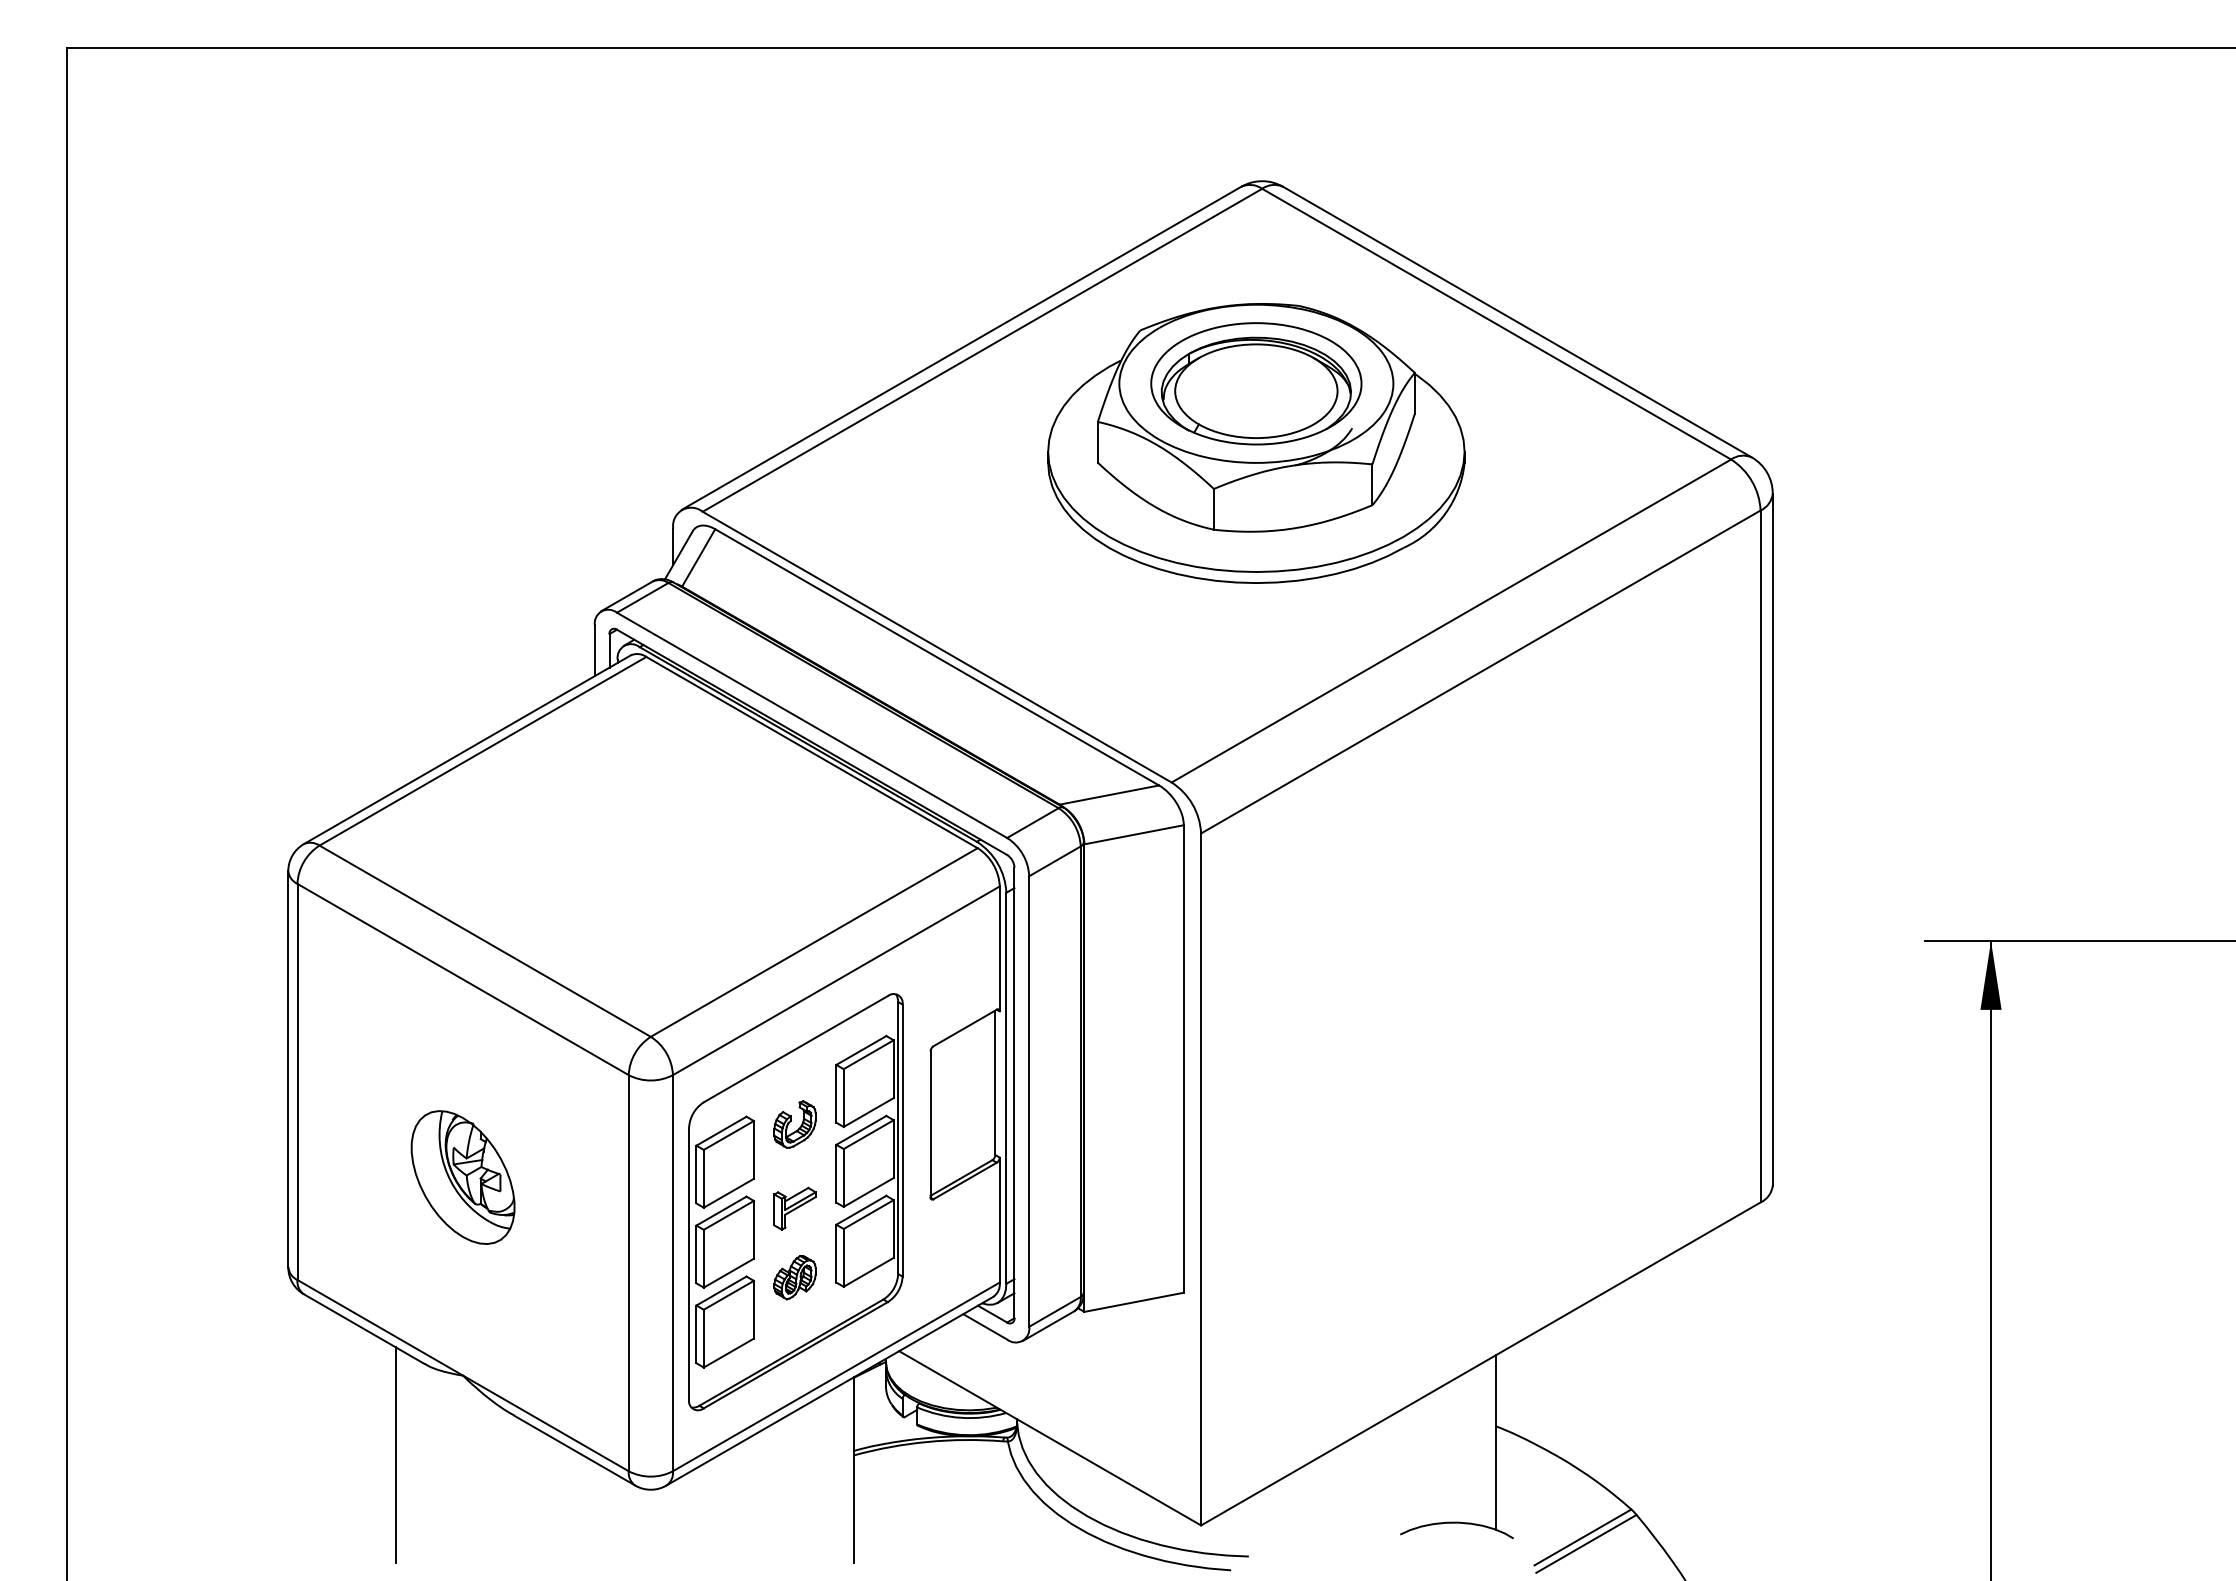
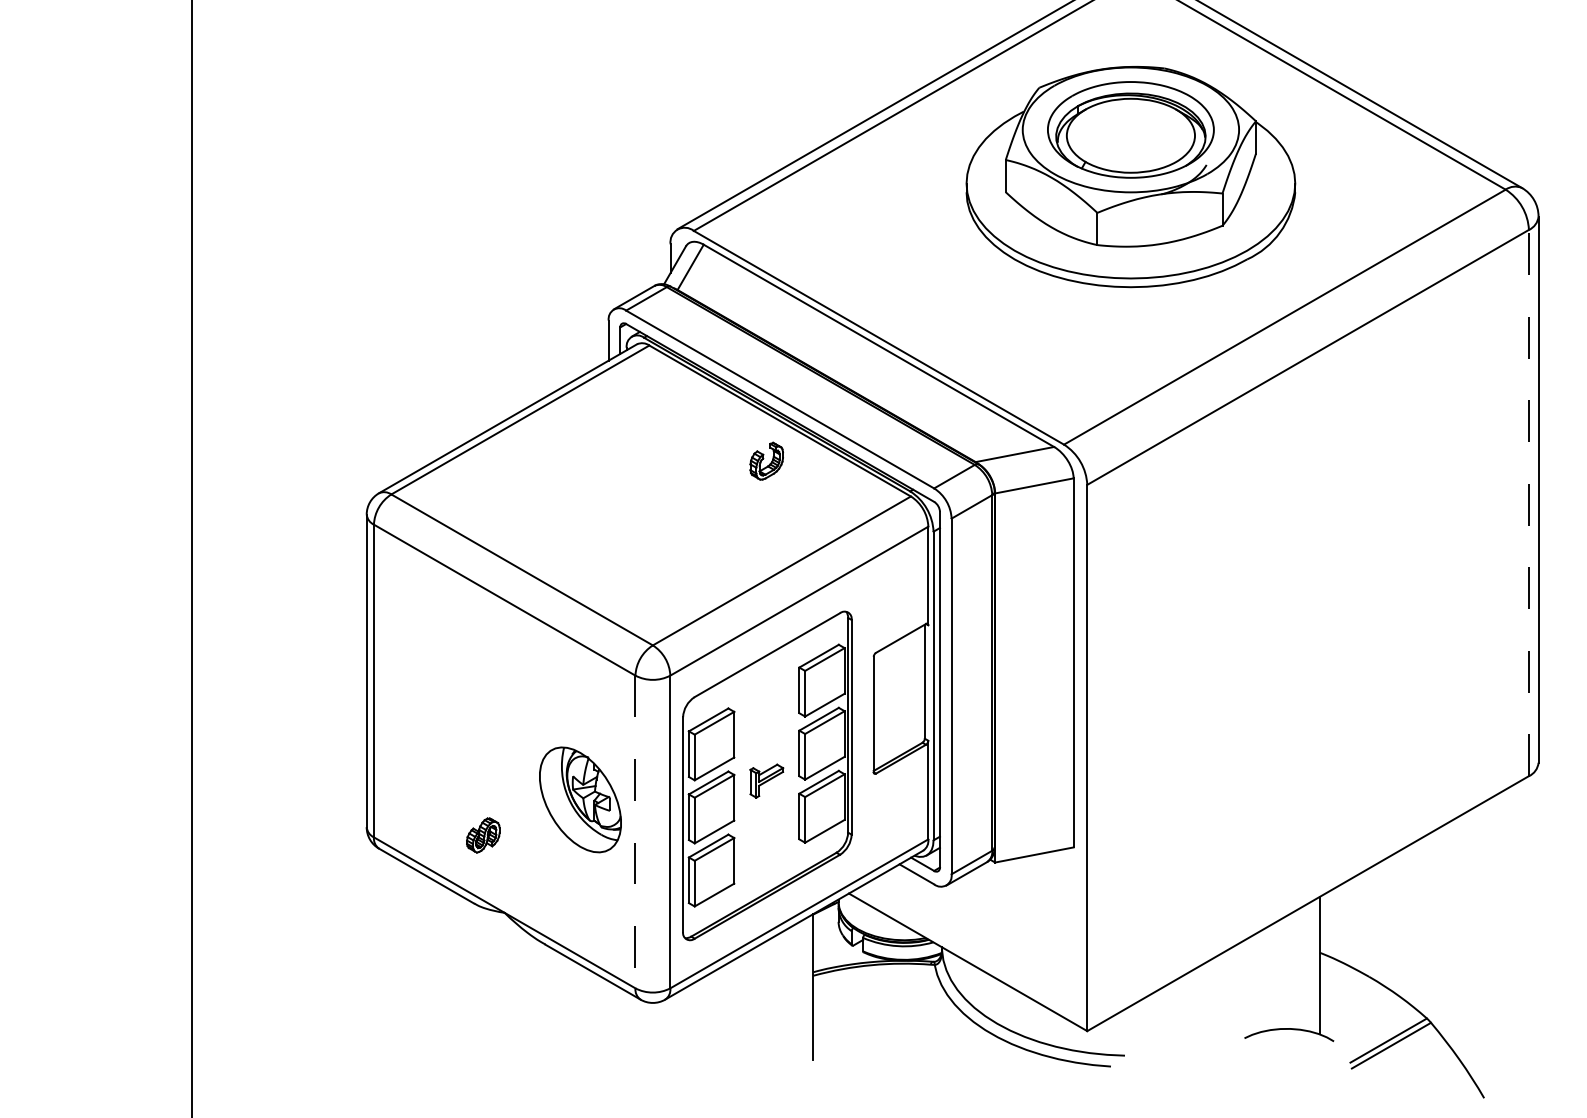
line: (1760, 856) -> (1528, 503), solid -> dashed
part: (794, 1124) -> (766, 461), moved
part: (462, 1177) -> (580, 799), moved
line: (628, 1273) -> (635, 832), solid -> dashed
part: (794, 1277) -> (482, 835), moved
line: (396, 1454) -> (452, 975), removed

